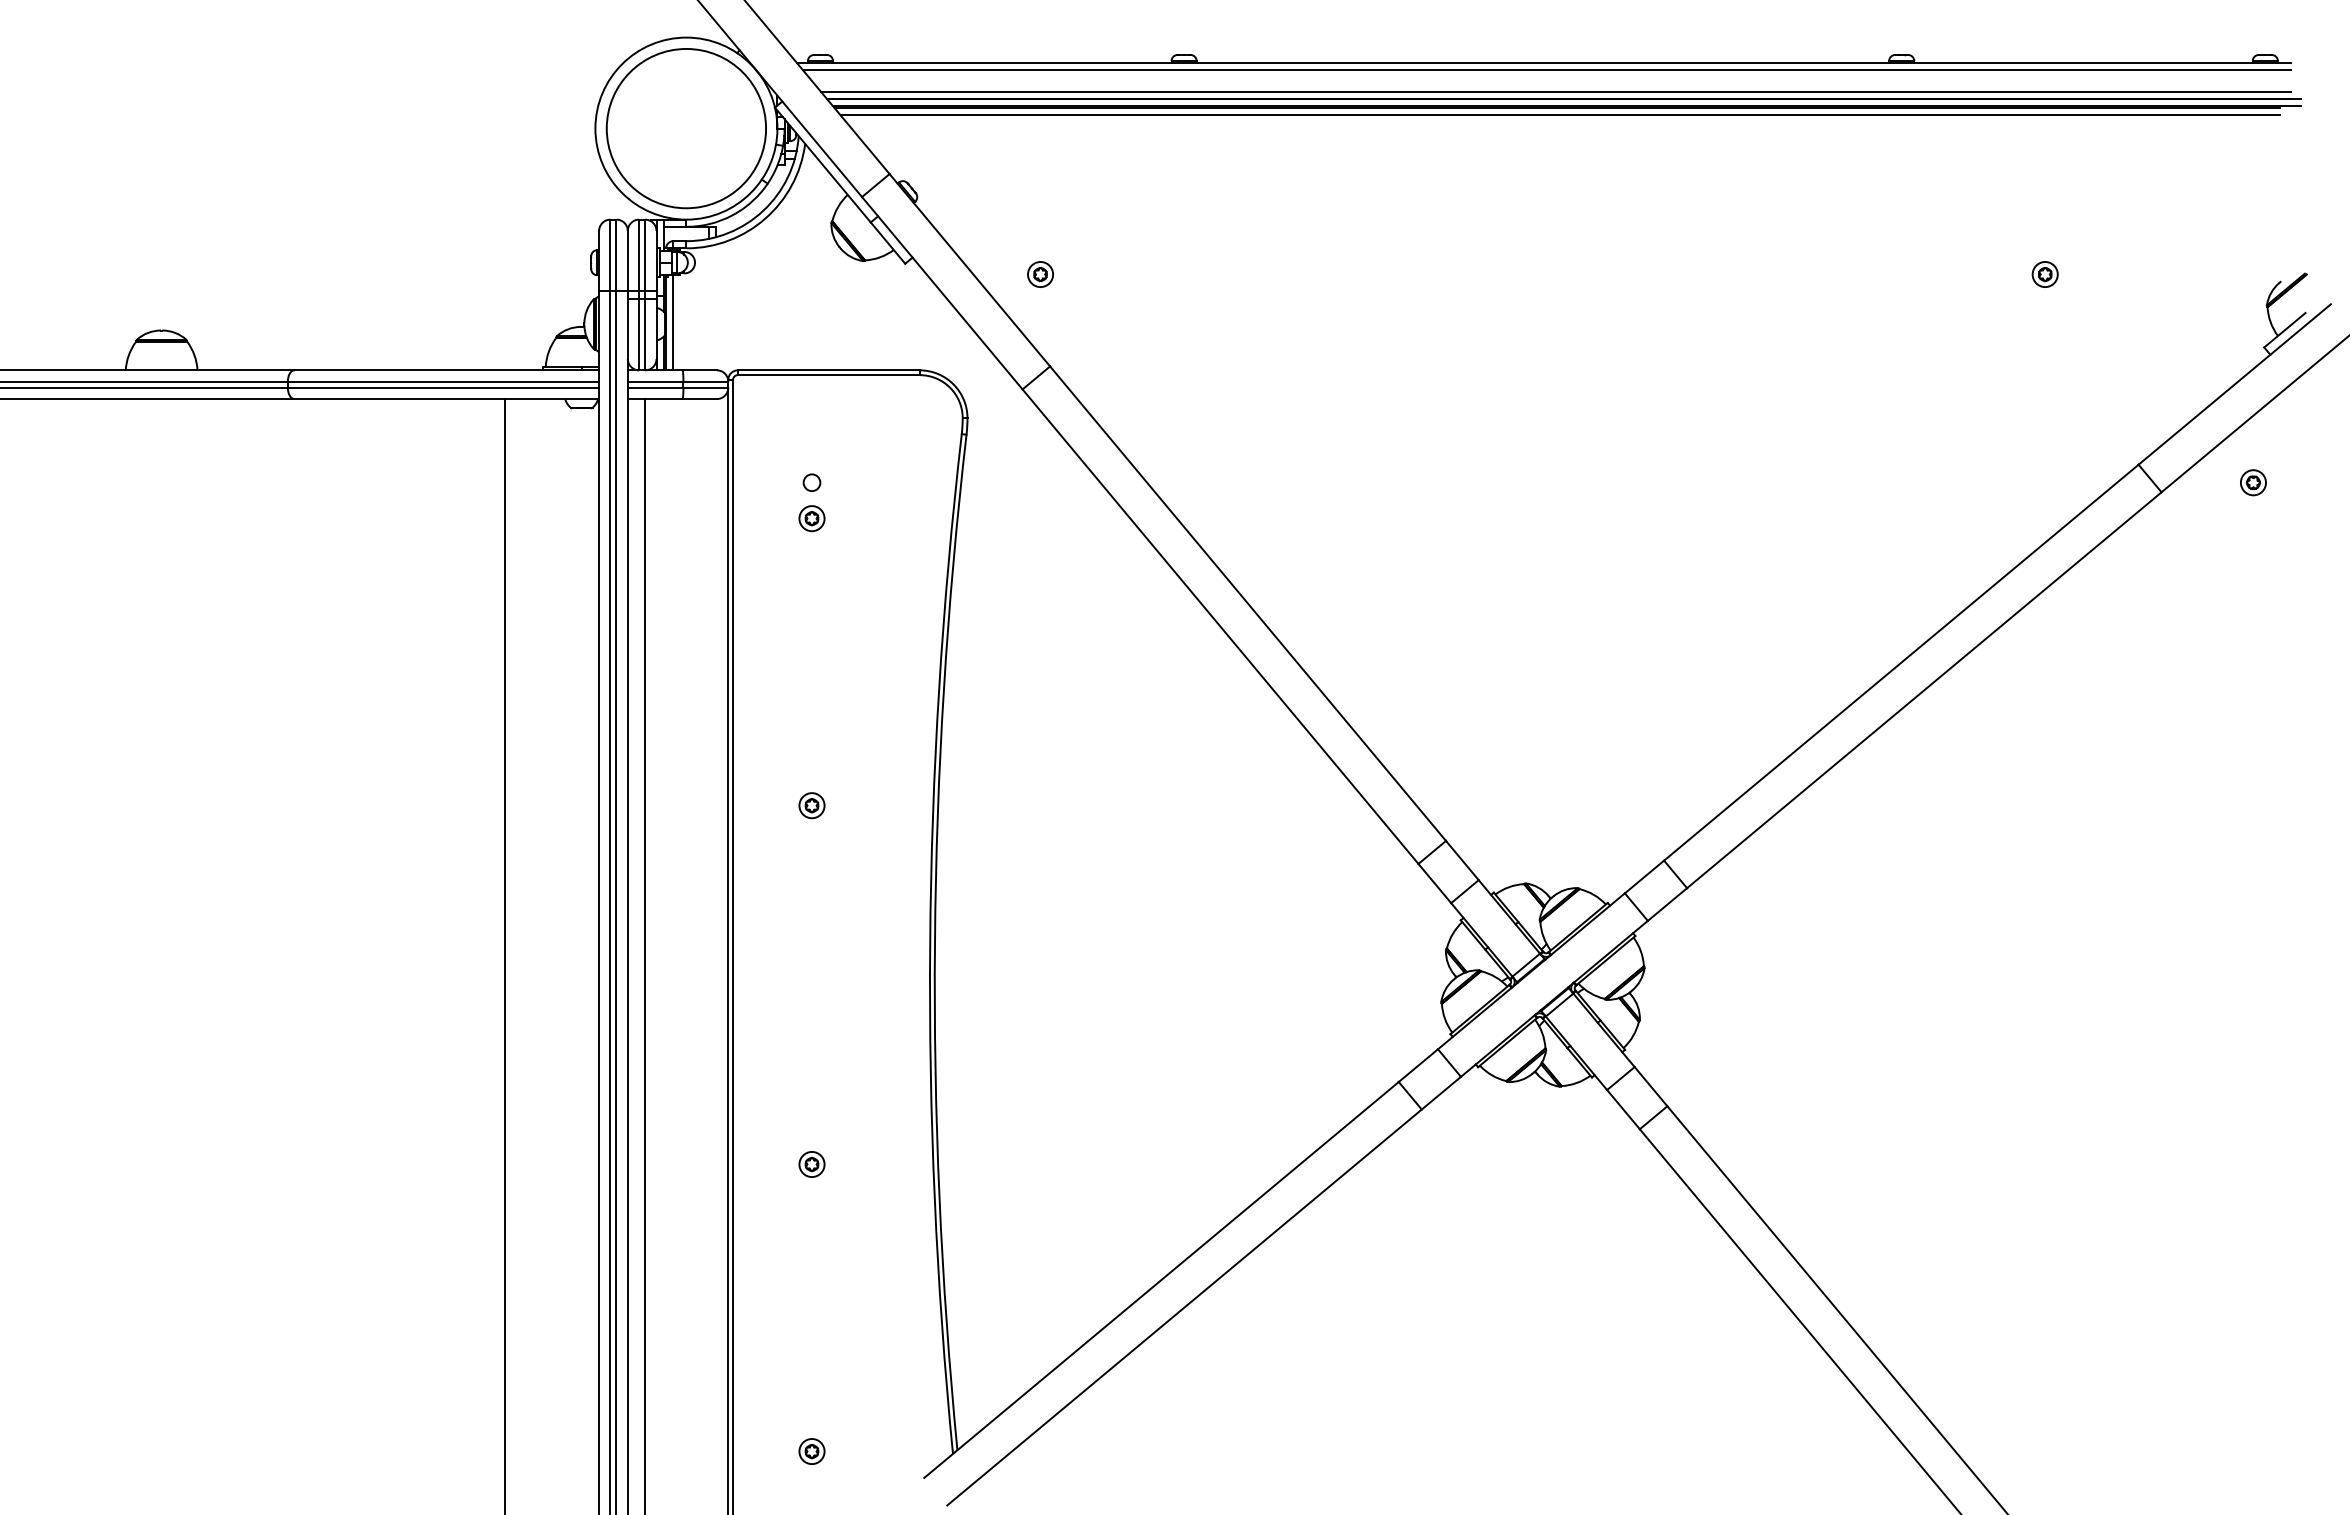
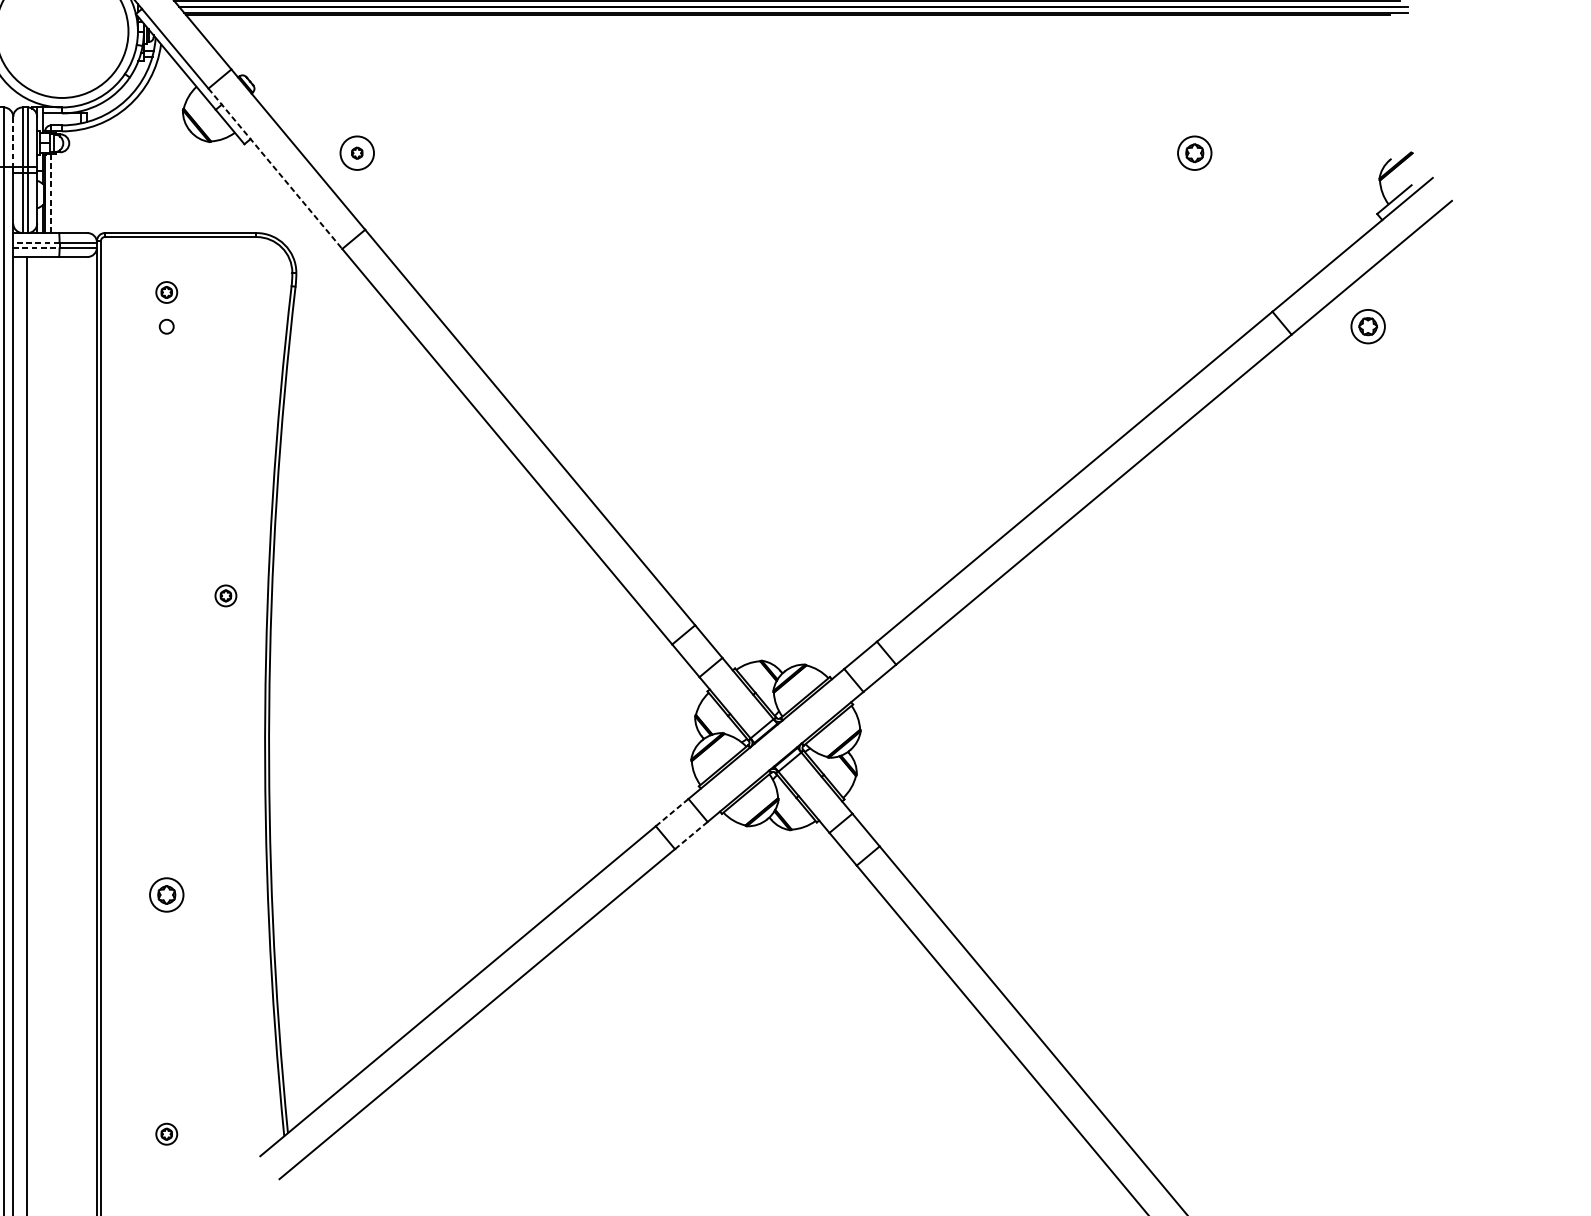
line: (1559, 115) -> (789, 20), removed
line: (627, 261) -> (12, 142), solid -> dashed
circle: (1040, 274) -> (357, 153), size x1.6
part: (2044, 274) -> (1194, 153), size x1.6
line: (942, 293) -> (275, 169), solid -> dashed
line: (673, 322) -> (51, 193), solid -> dashed
line: (655, 381) -> (36, 242), solid -> dashed
line: (655, 387) -> (36, 247), solid -> dashed
part: (2253, 482) -> (1368, 326), size x1.6
part: (811, 518) -> (166, 292), moved
part: (811, 805) -> (225, 595), moved
line: (1418, 1065) -> (672, 812), solid -> dashed
line: (1441, 1093) -> (691, 835), solid -> dashed
part: (811, 1164) -> (166, 894), size x1.6

